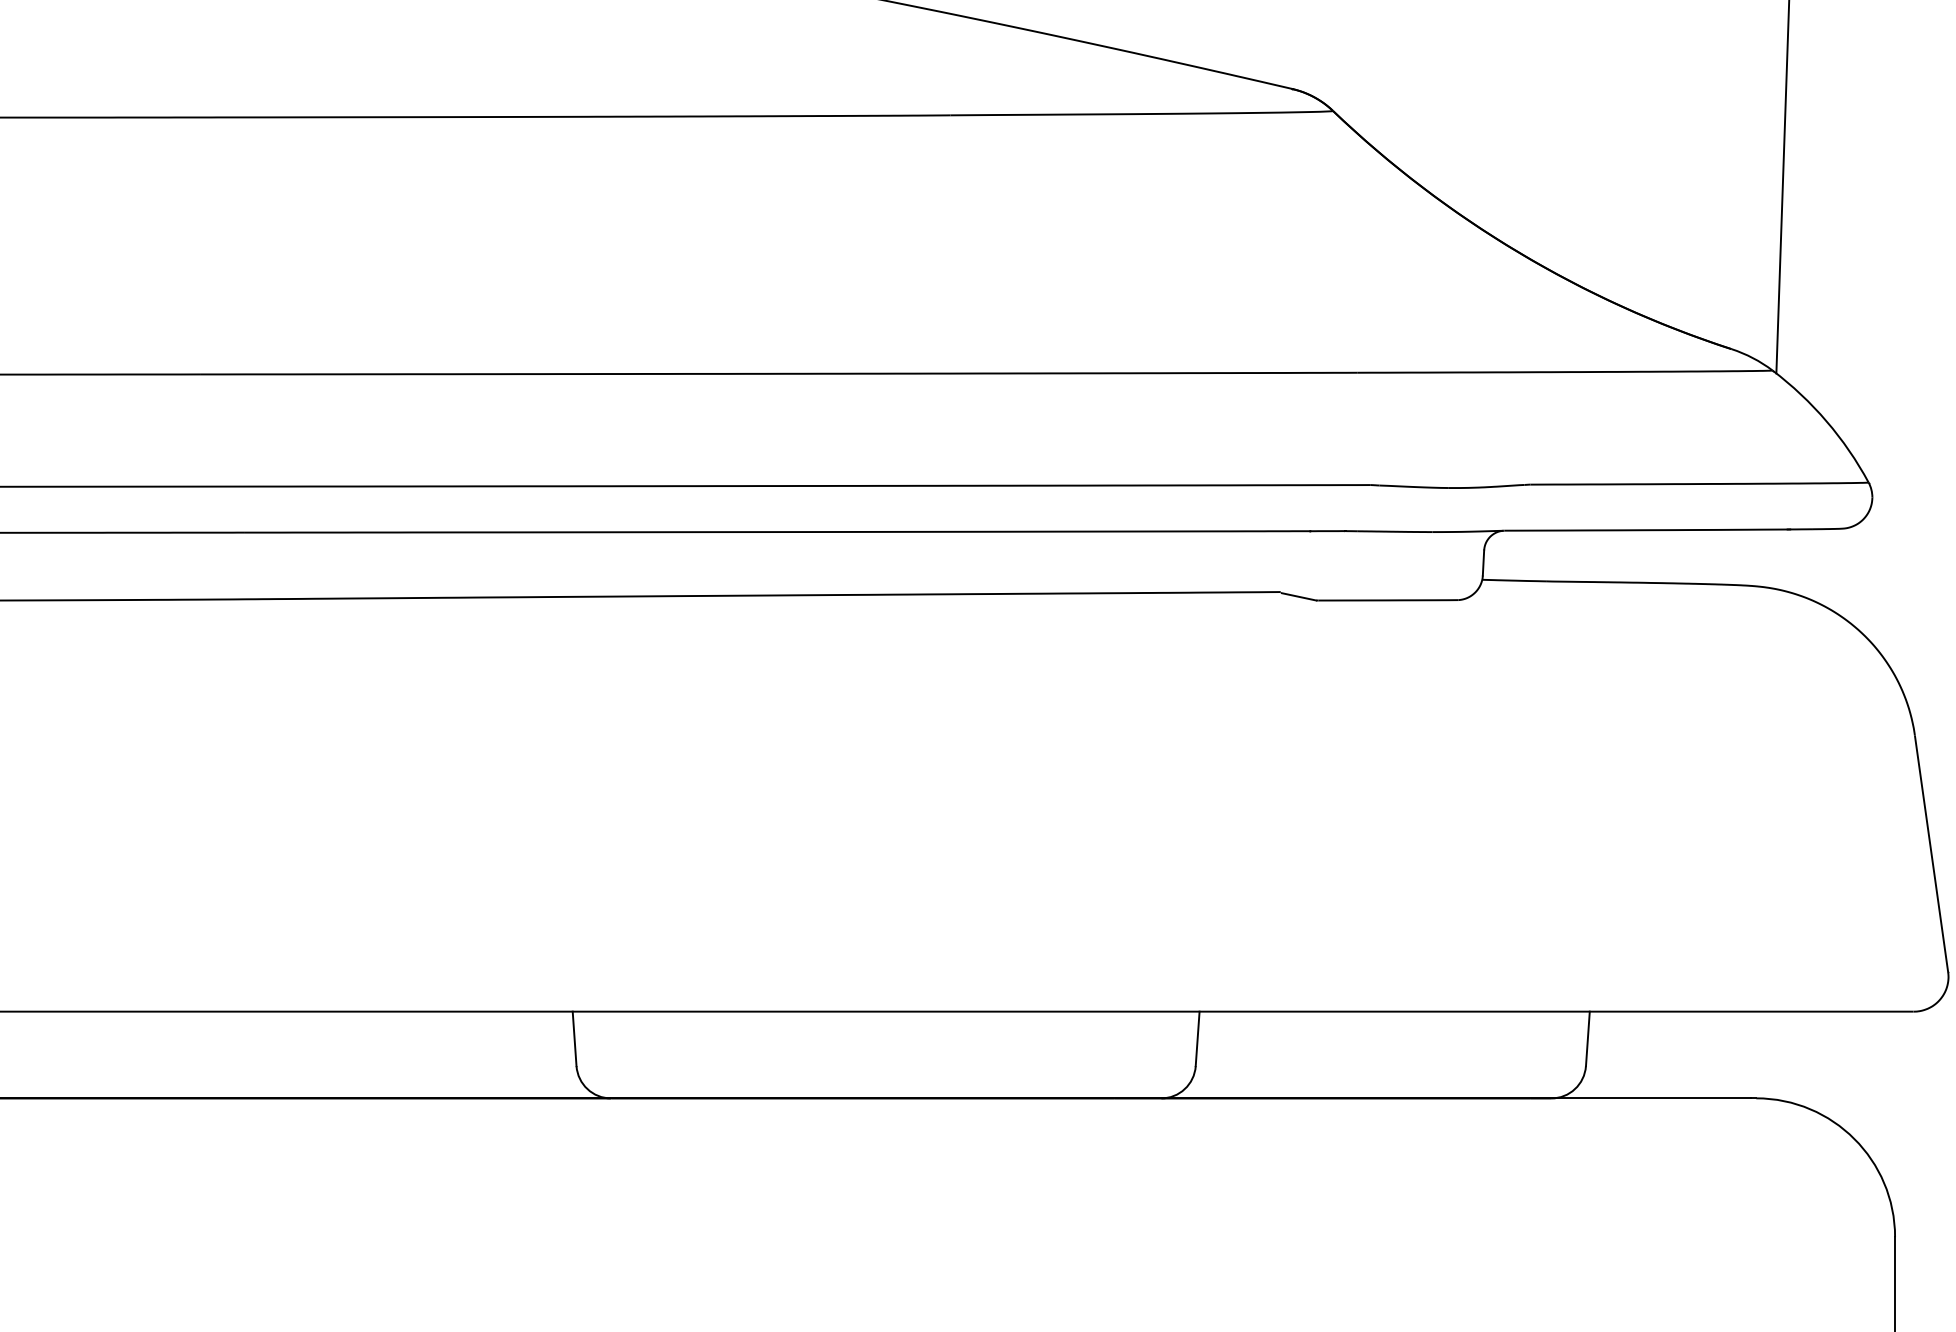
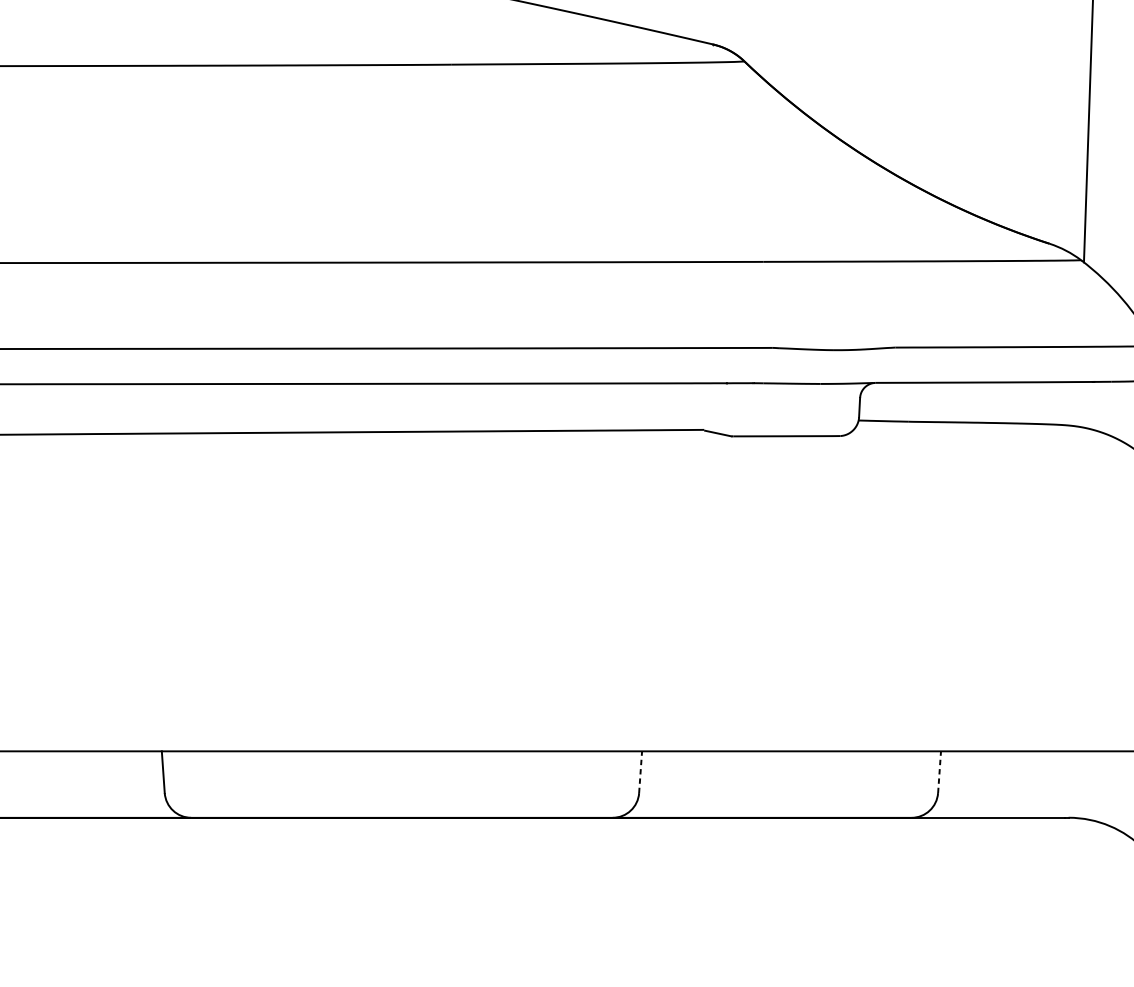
line: (1197, 1038) -> (640, 771), solid -> dashed
line: (1587, 1038) -> (939, 771), solid -> dashed

